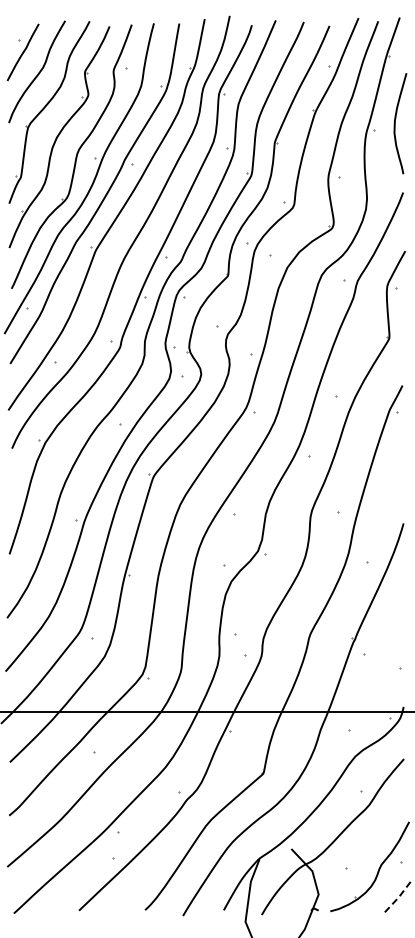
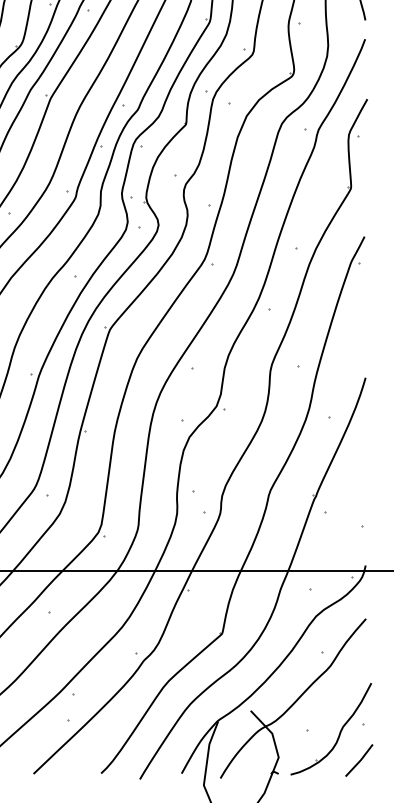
line: (398, 897) -> (360, 760), dashed -> solid

